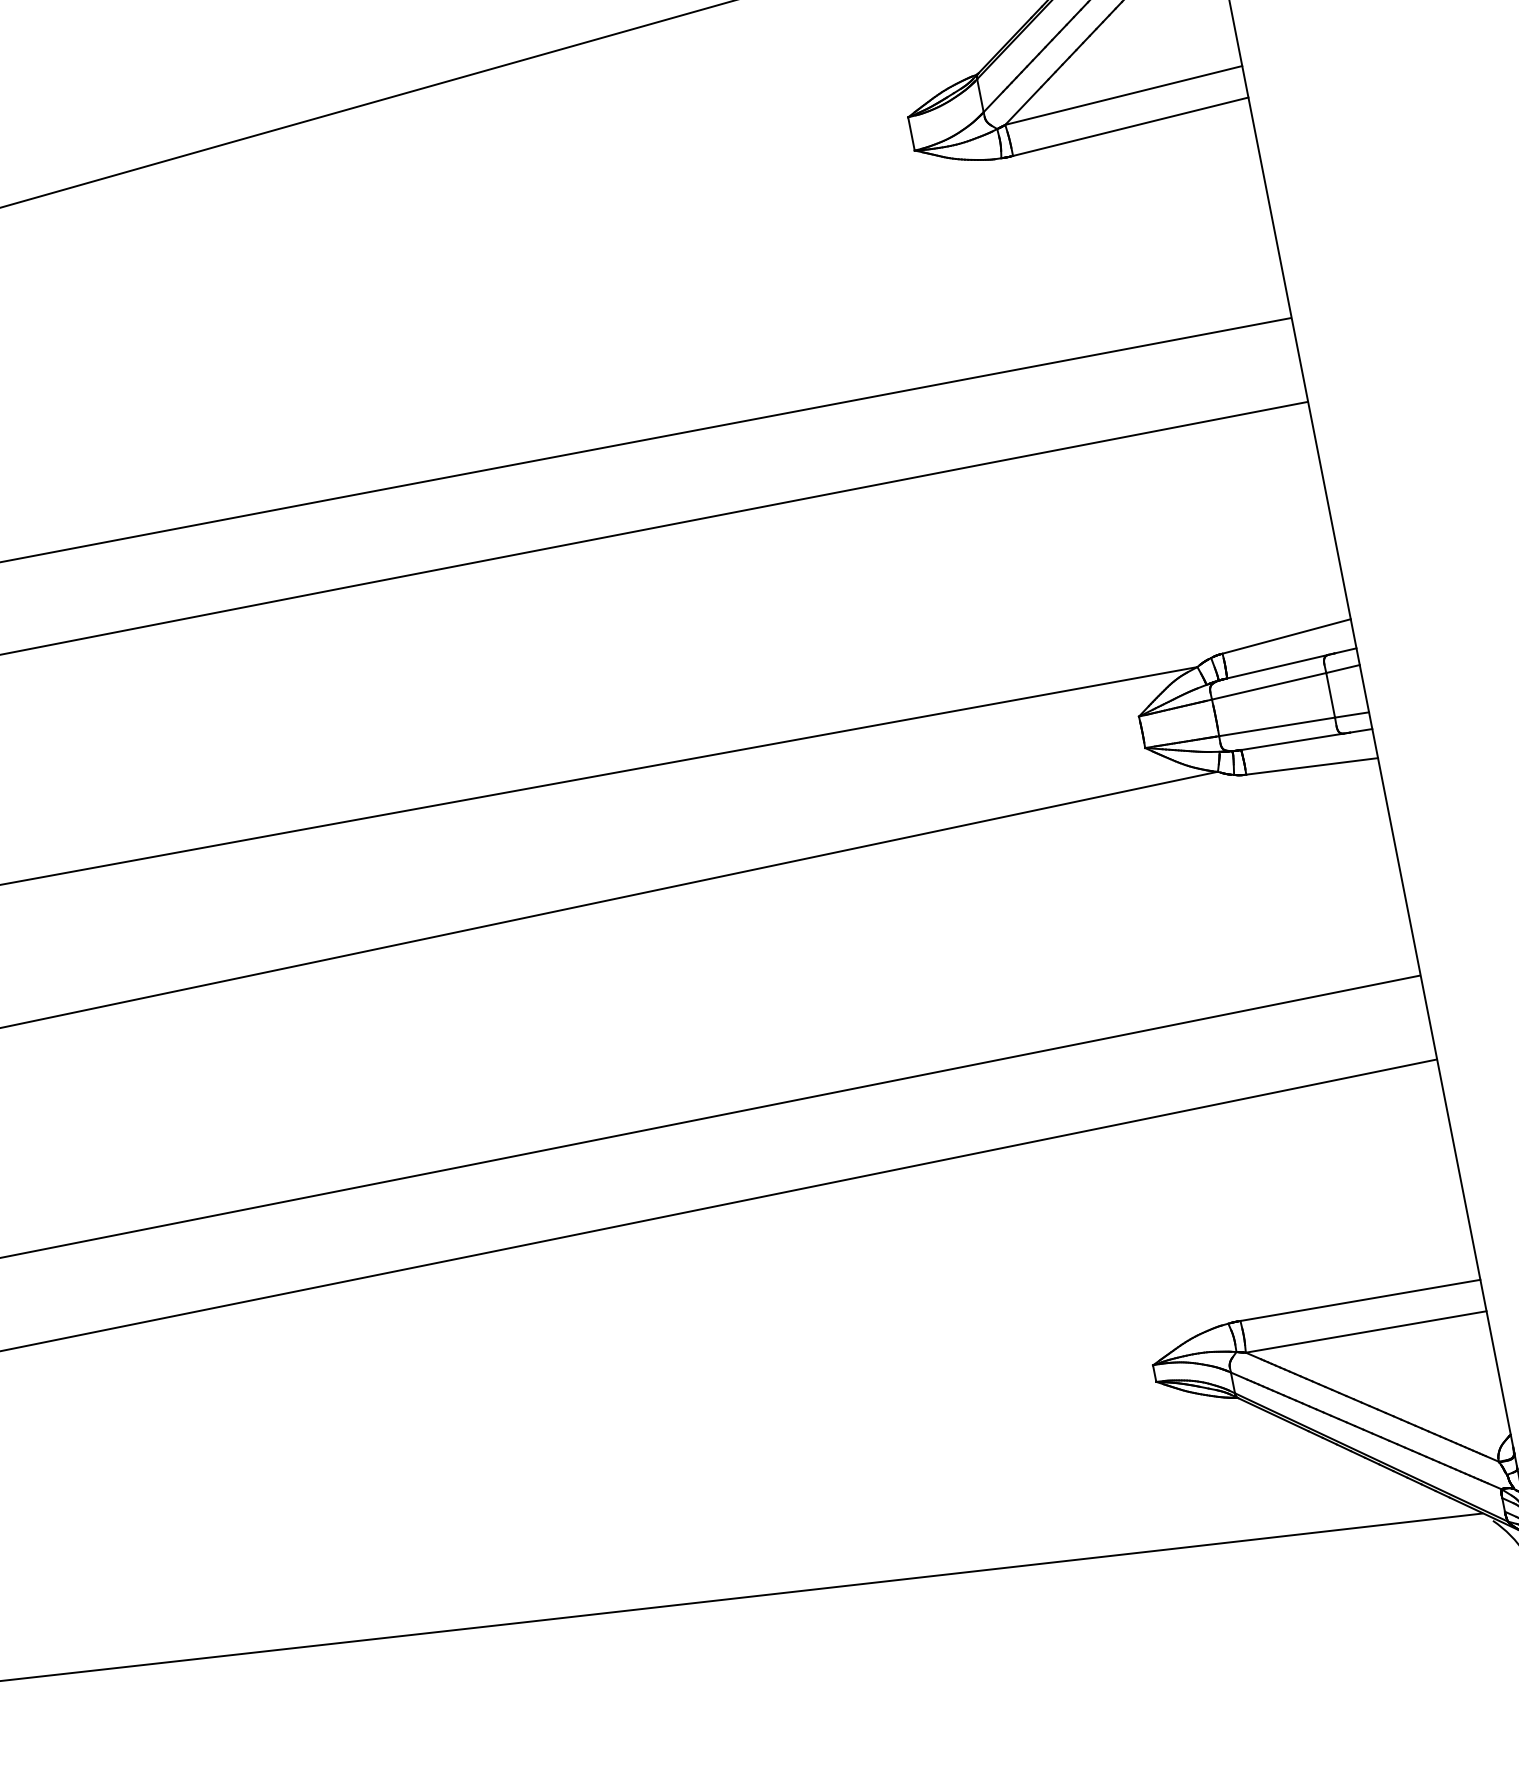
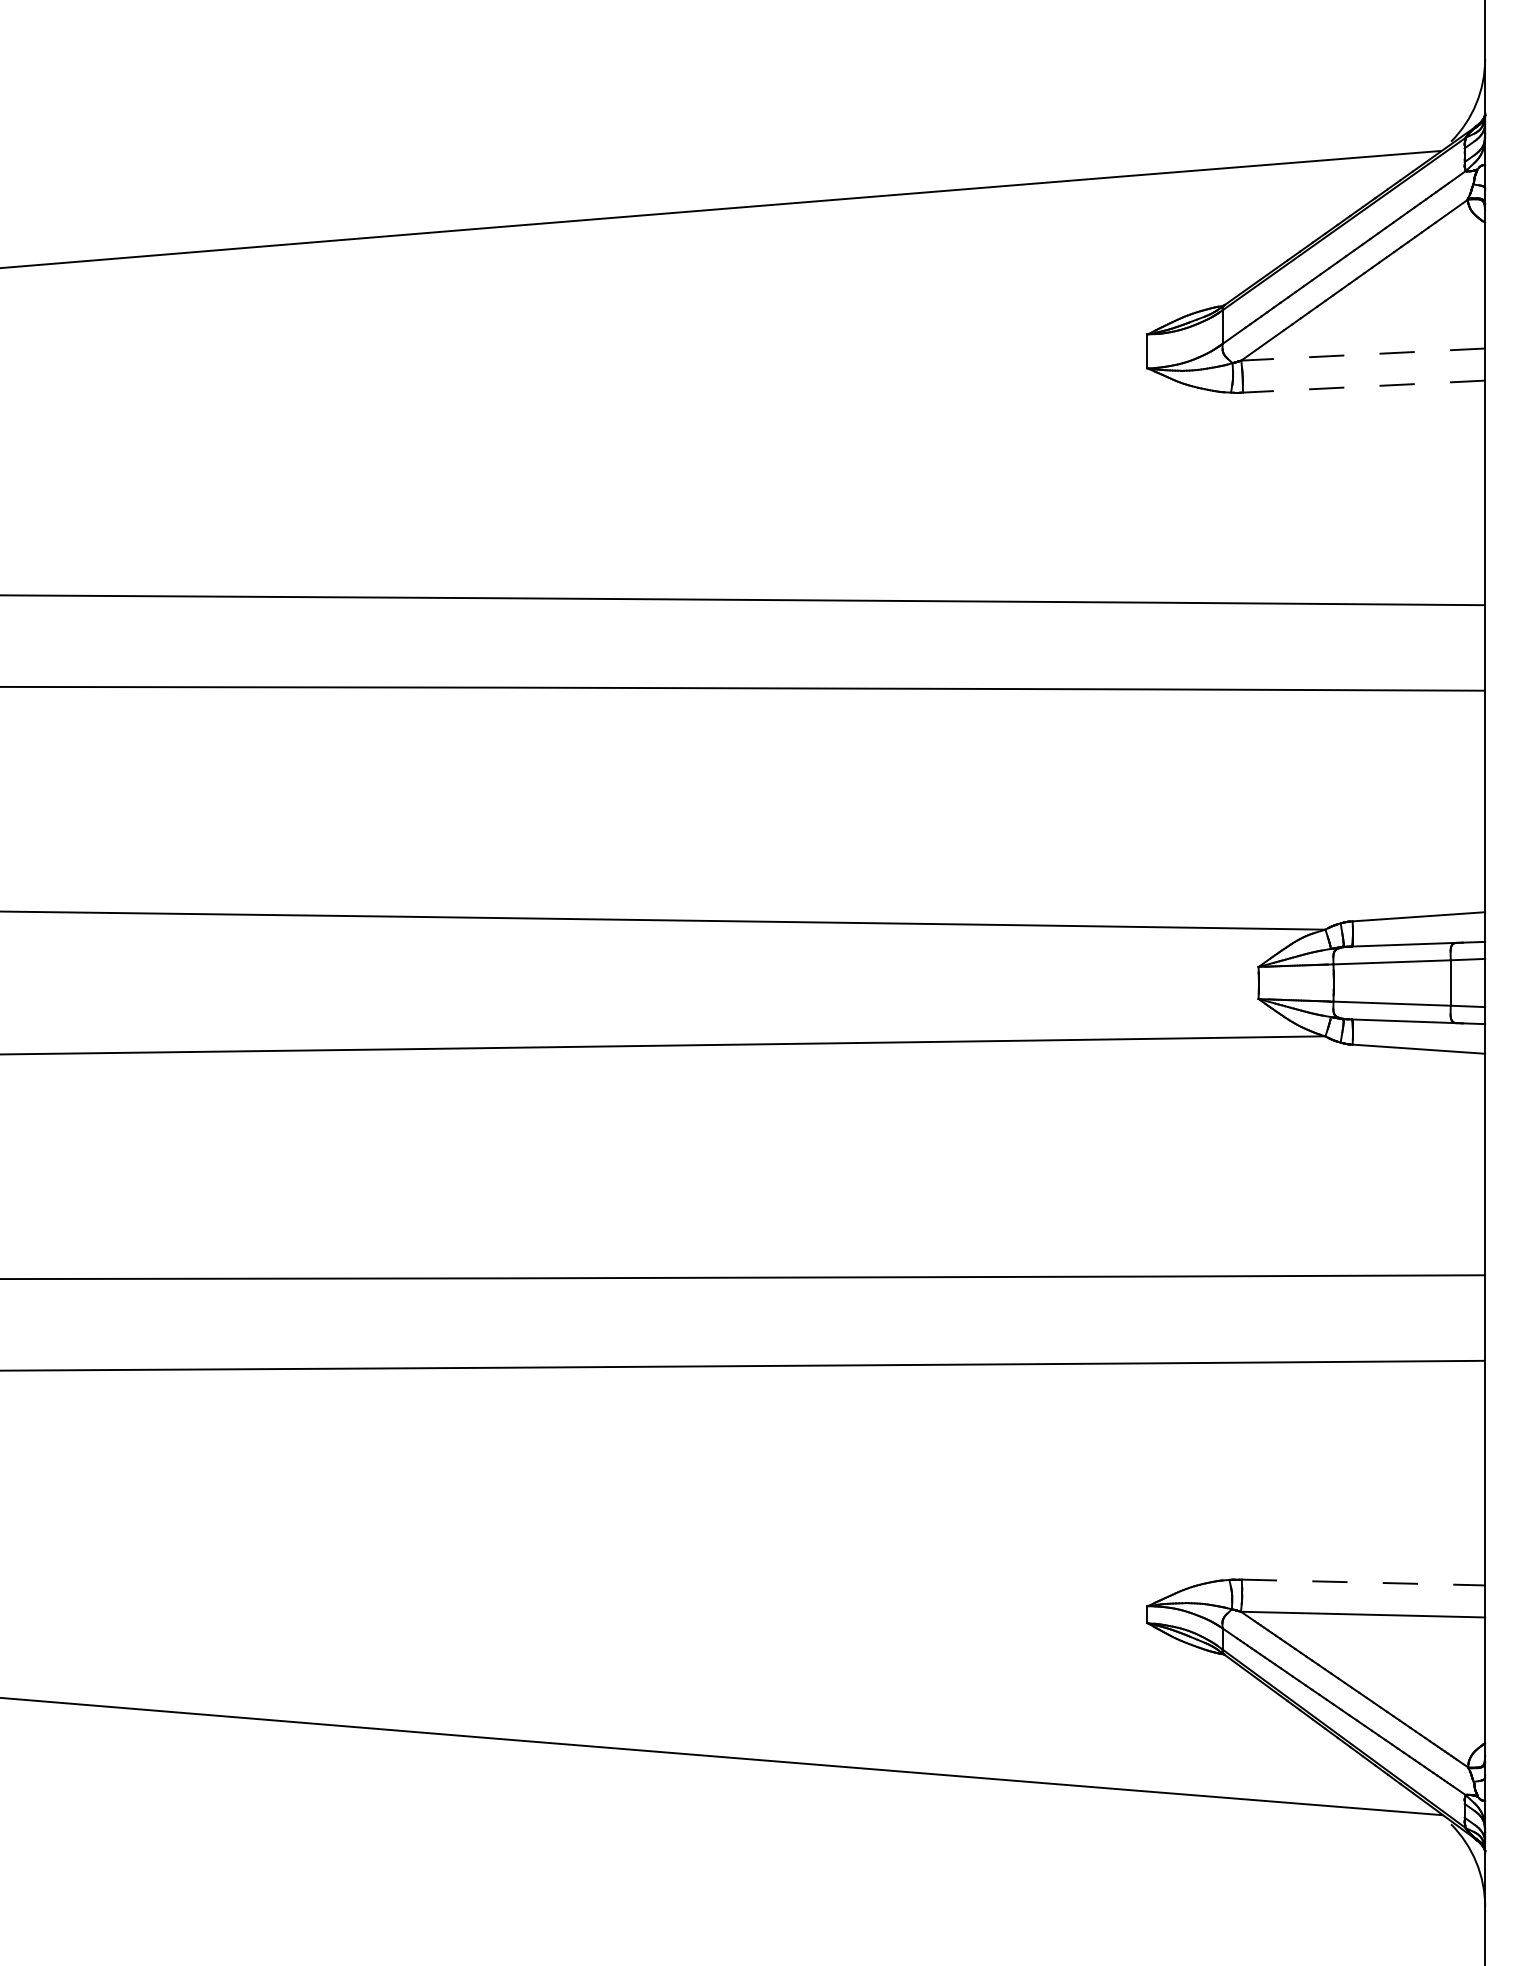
line: (1123, 95) -> (1362, 354), solid -> dashed
line: (1130, 126) -> (1363, 386), solid -> dashed
line: (1360, 1300) -> (1363, 1582), solid -> dashed

